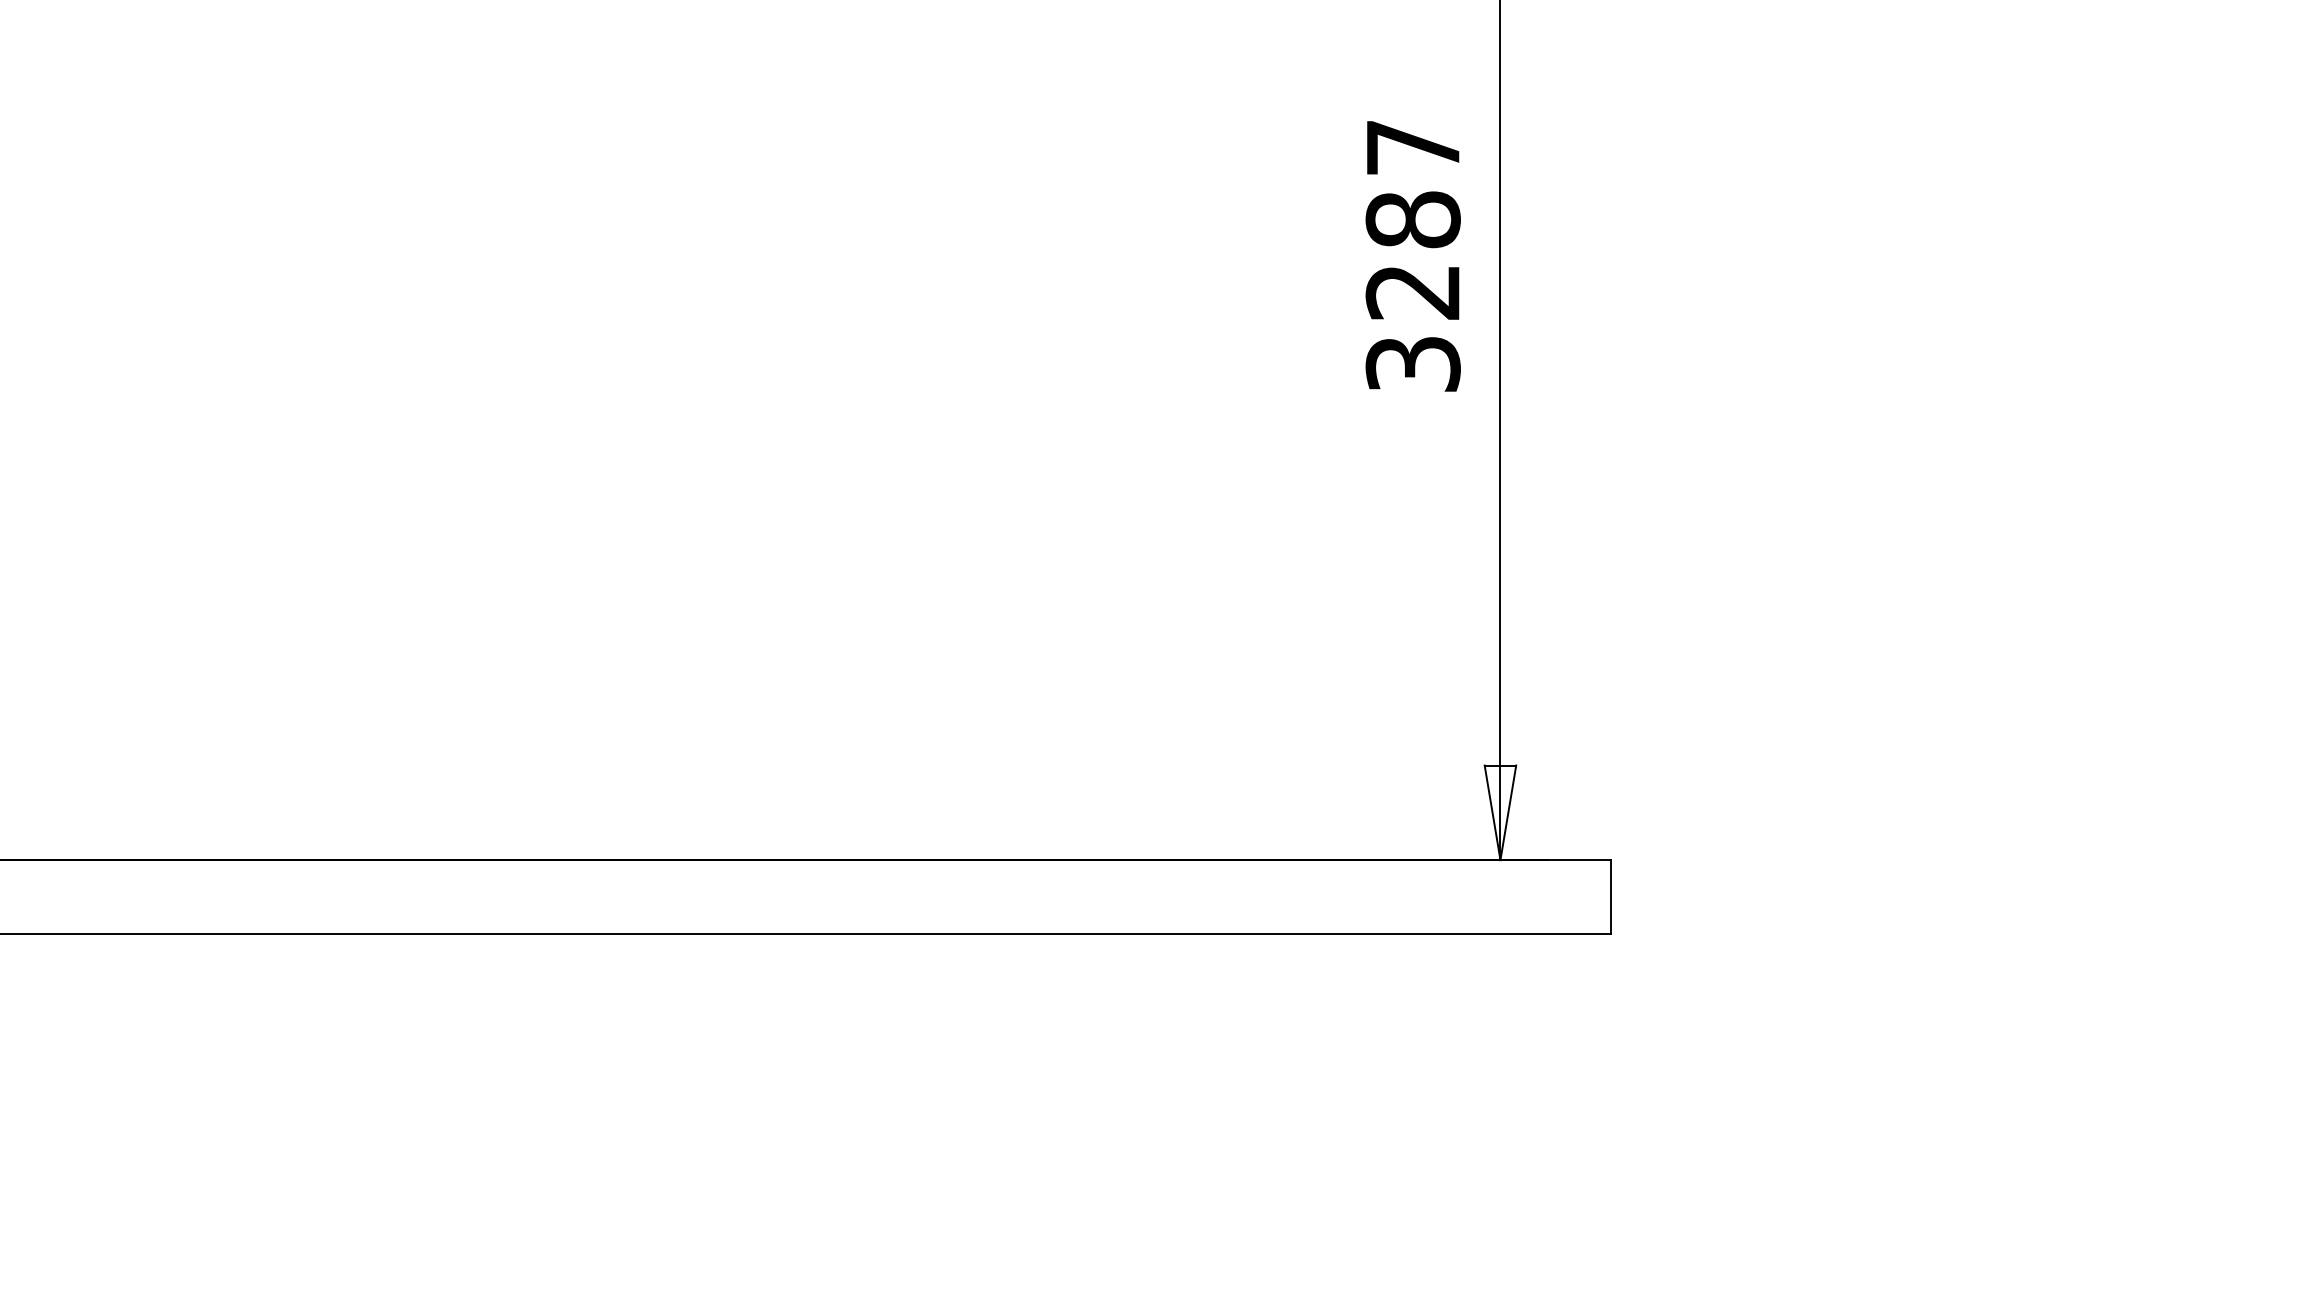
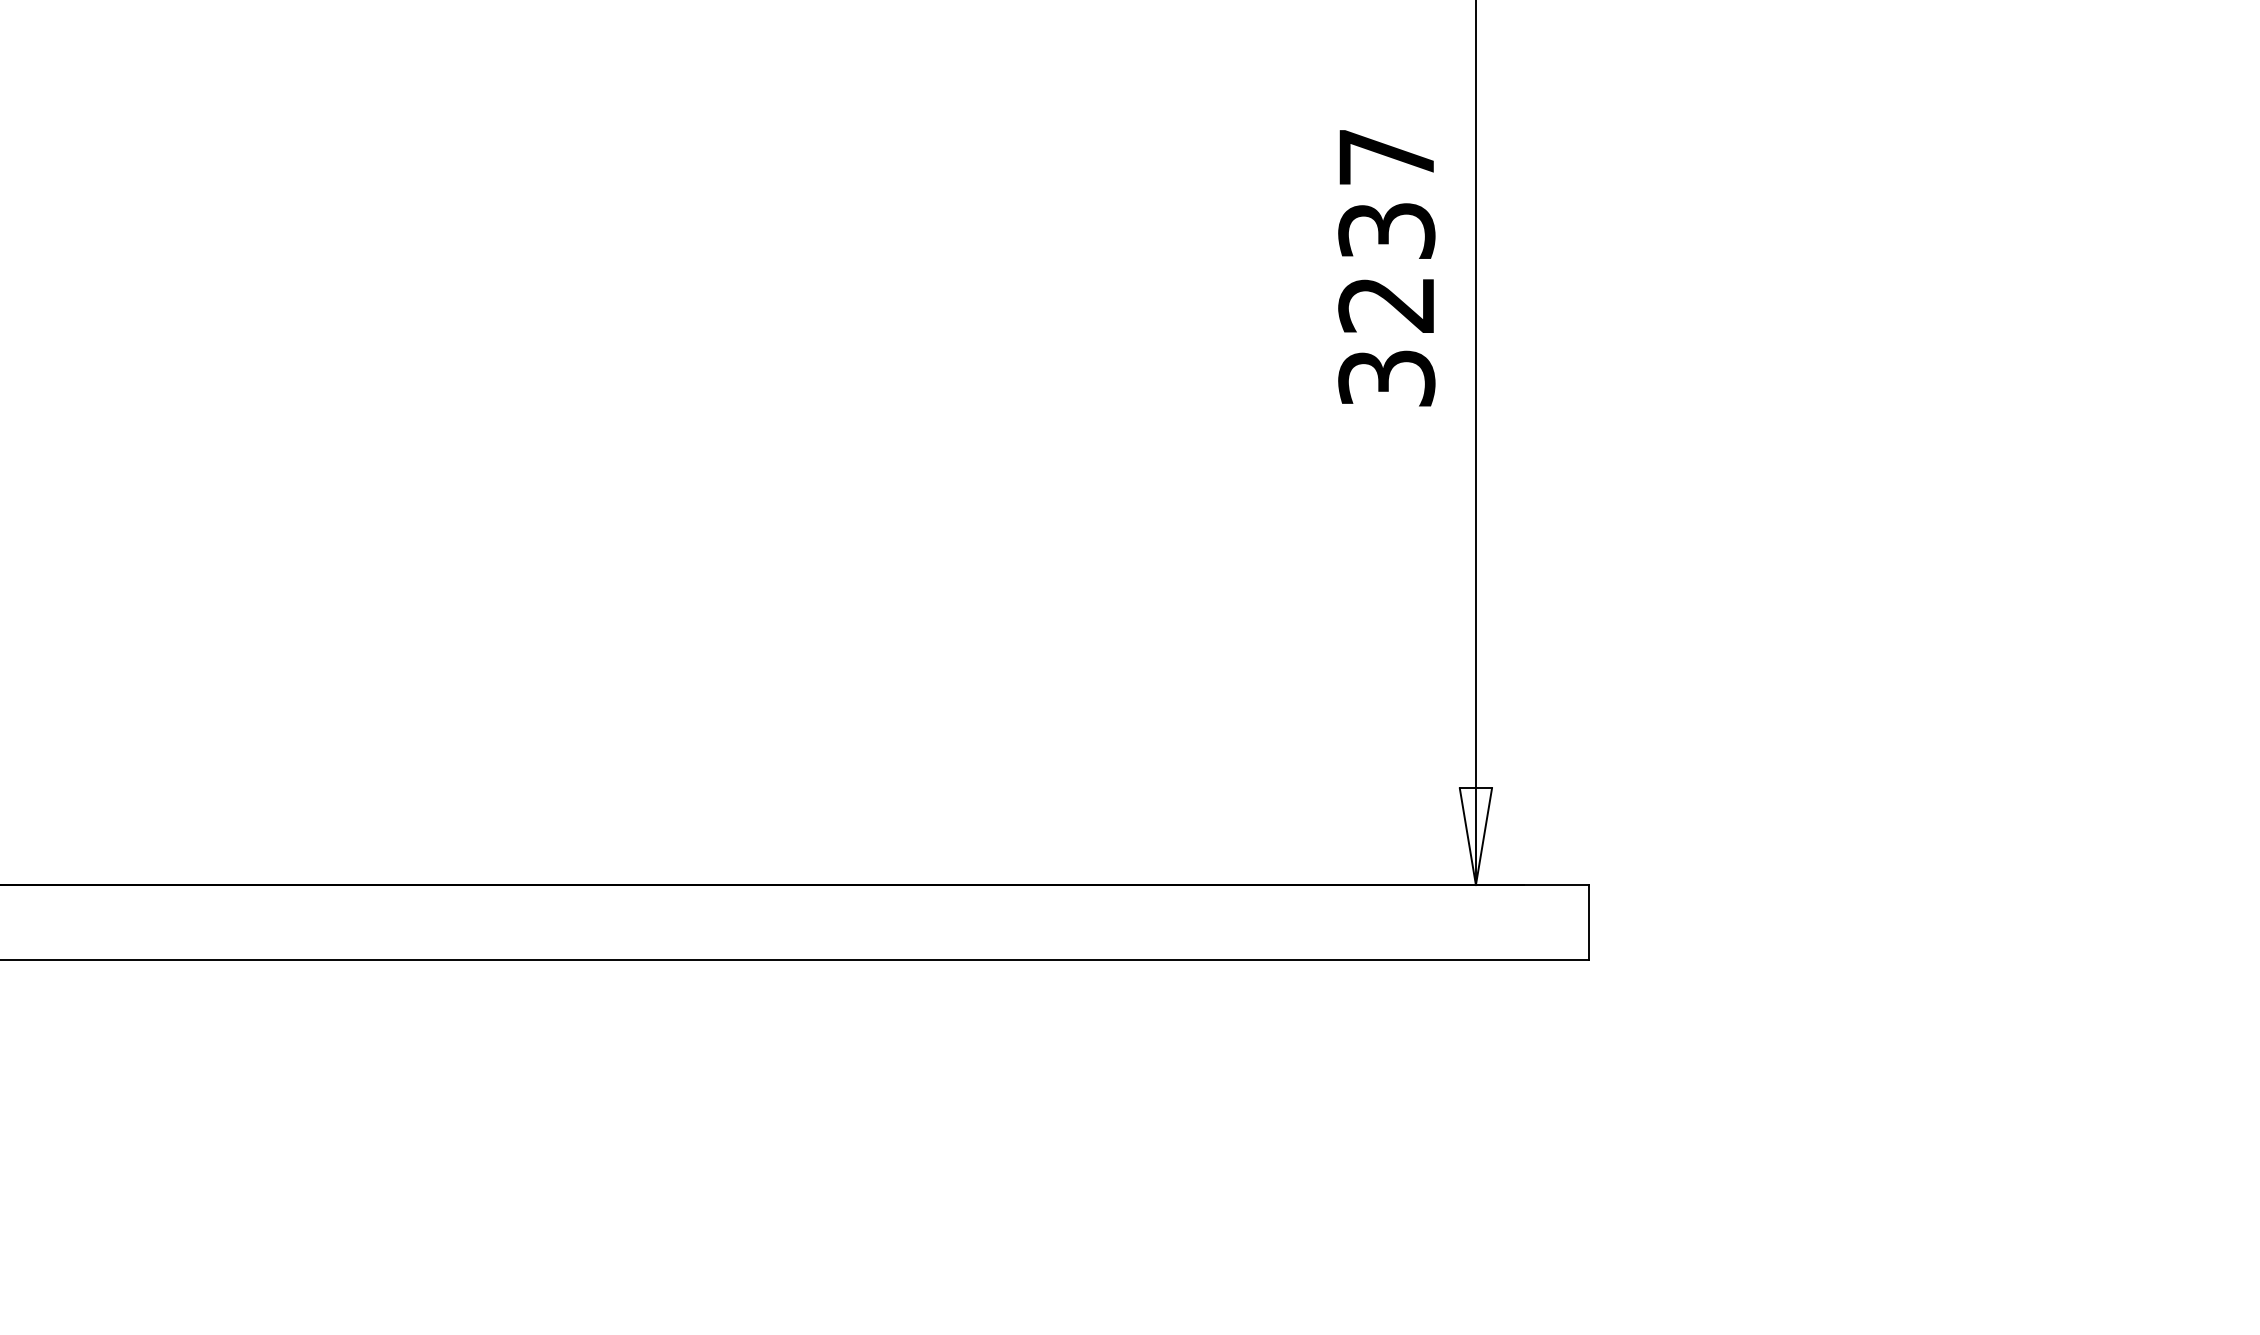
text: (1412, 219) -> (1386, 230), 3287 -> 3237

